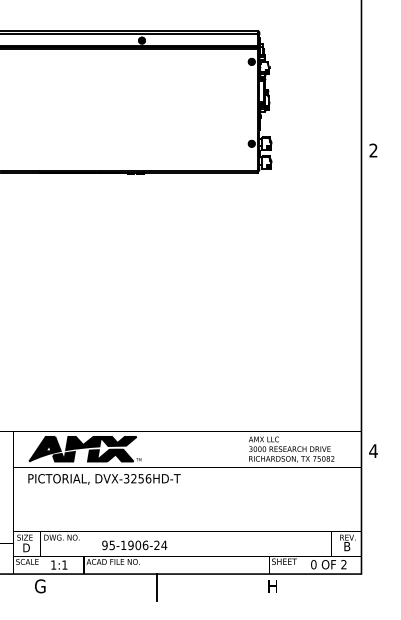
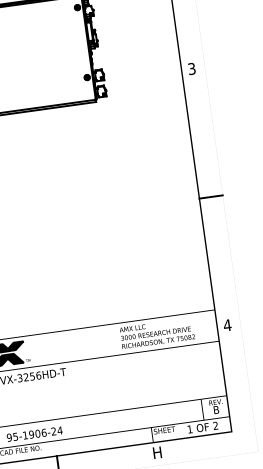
text: (373, 150) -> (191, 68), 2 -> 3
line: (374, 300) -> (210, 196), added
text: (313, 564) -> (189, 429), 0 -> 1

